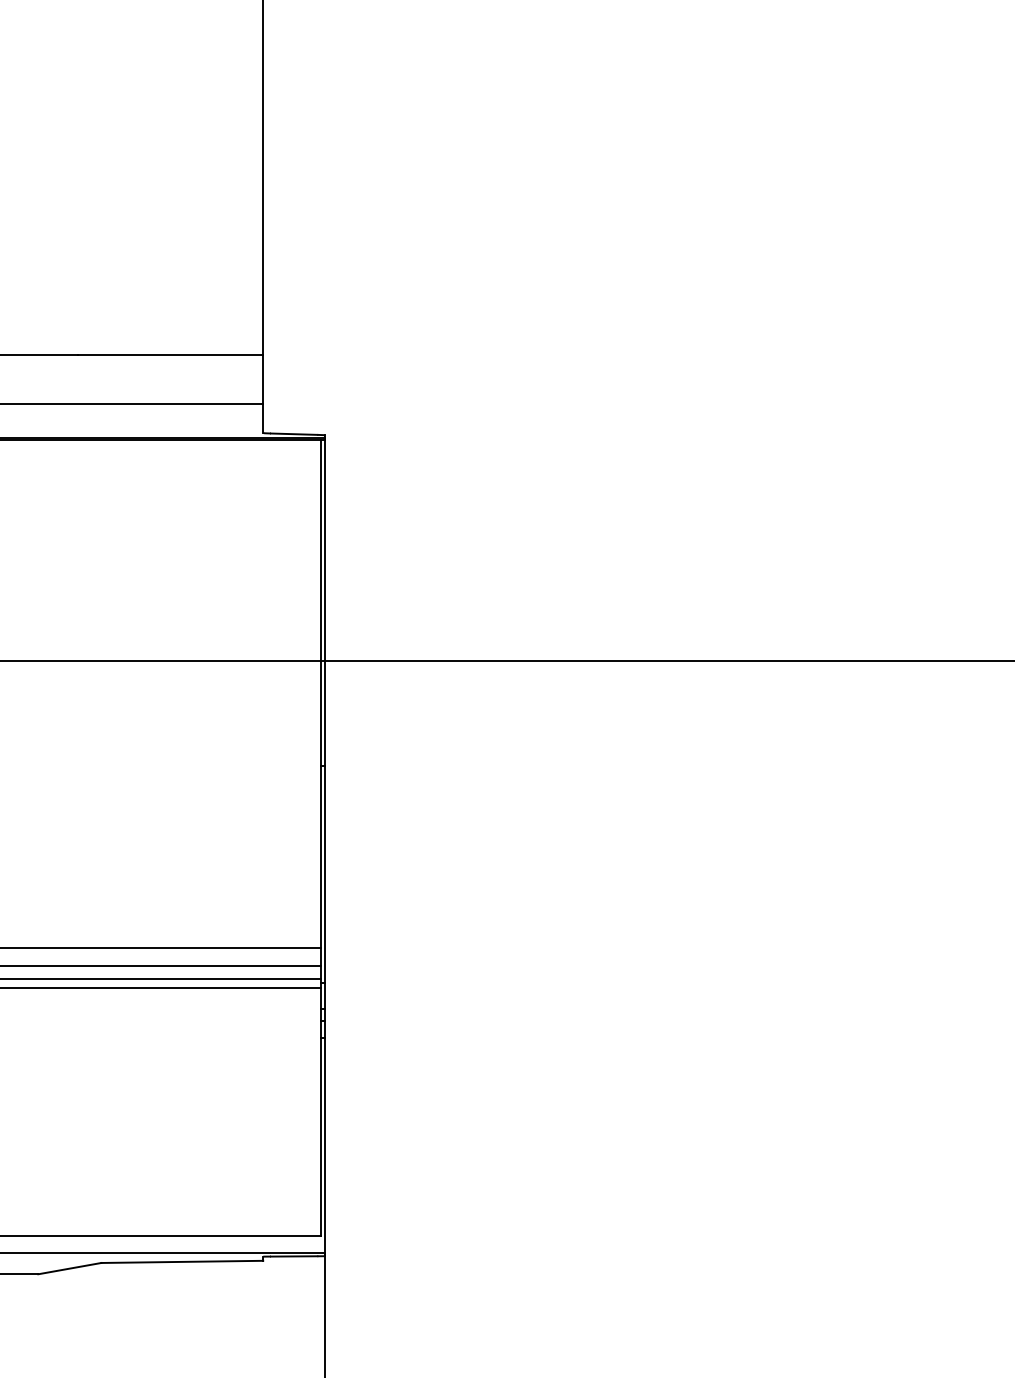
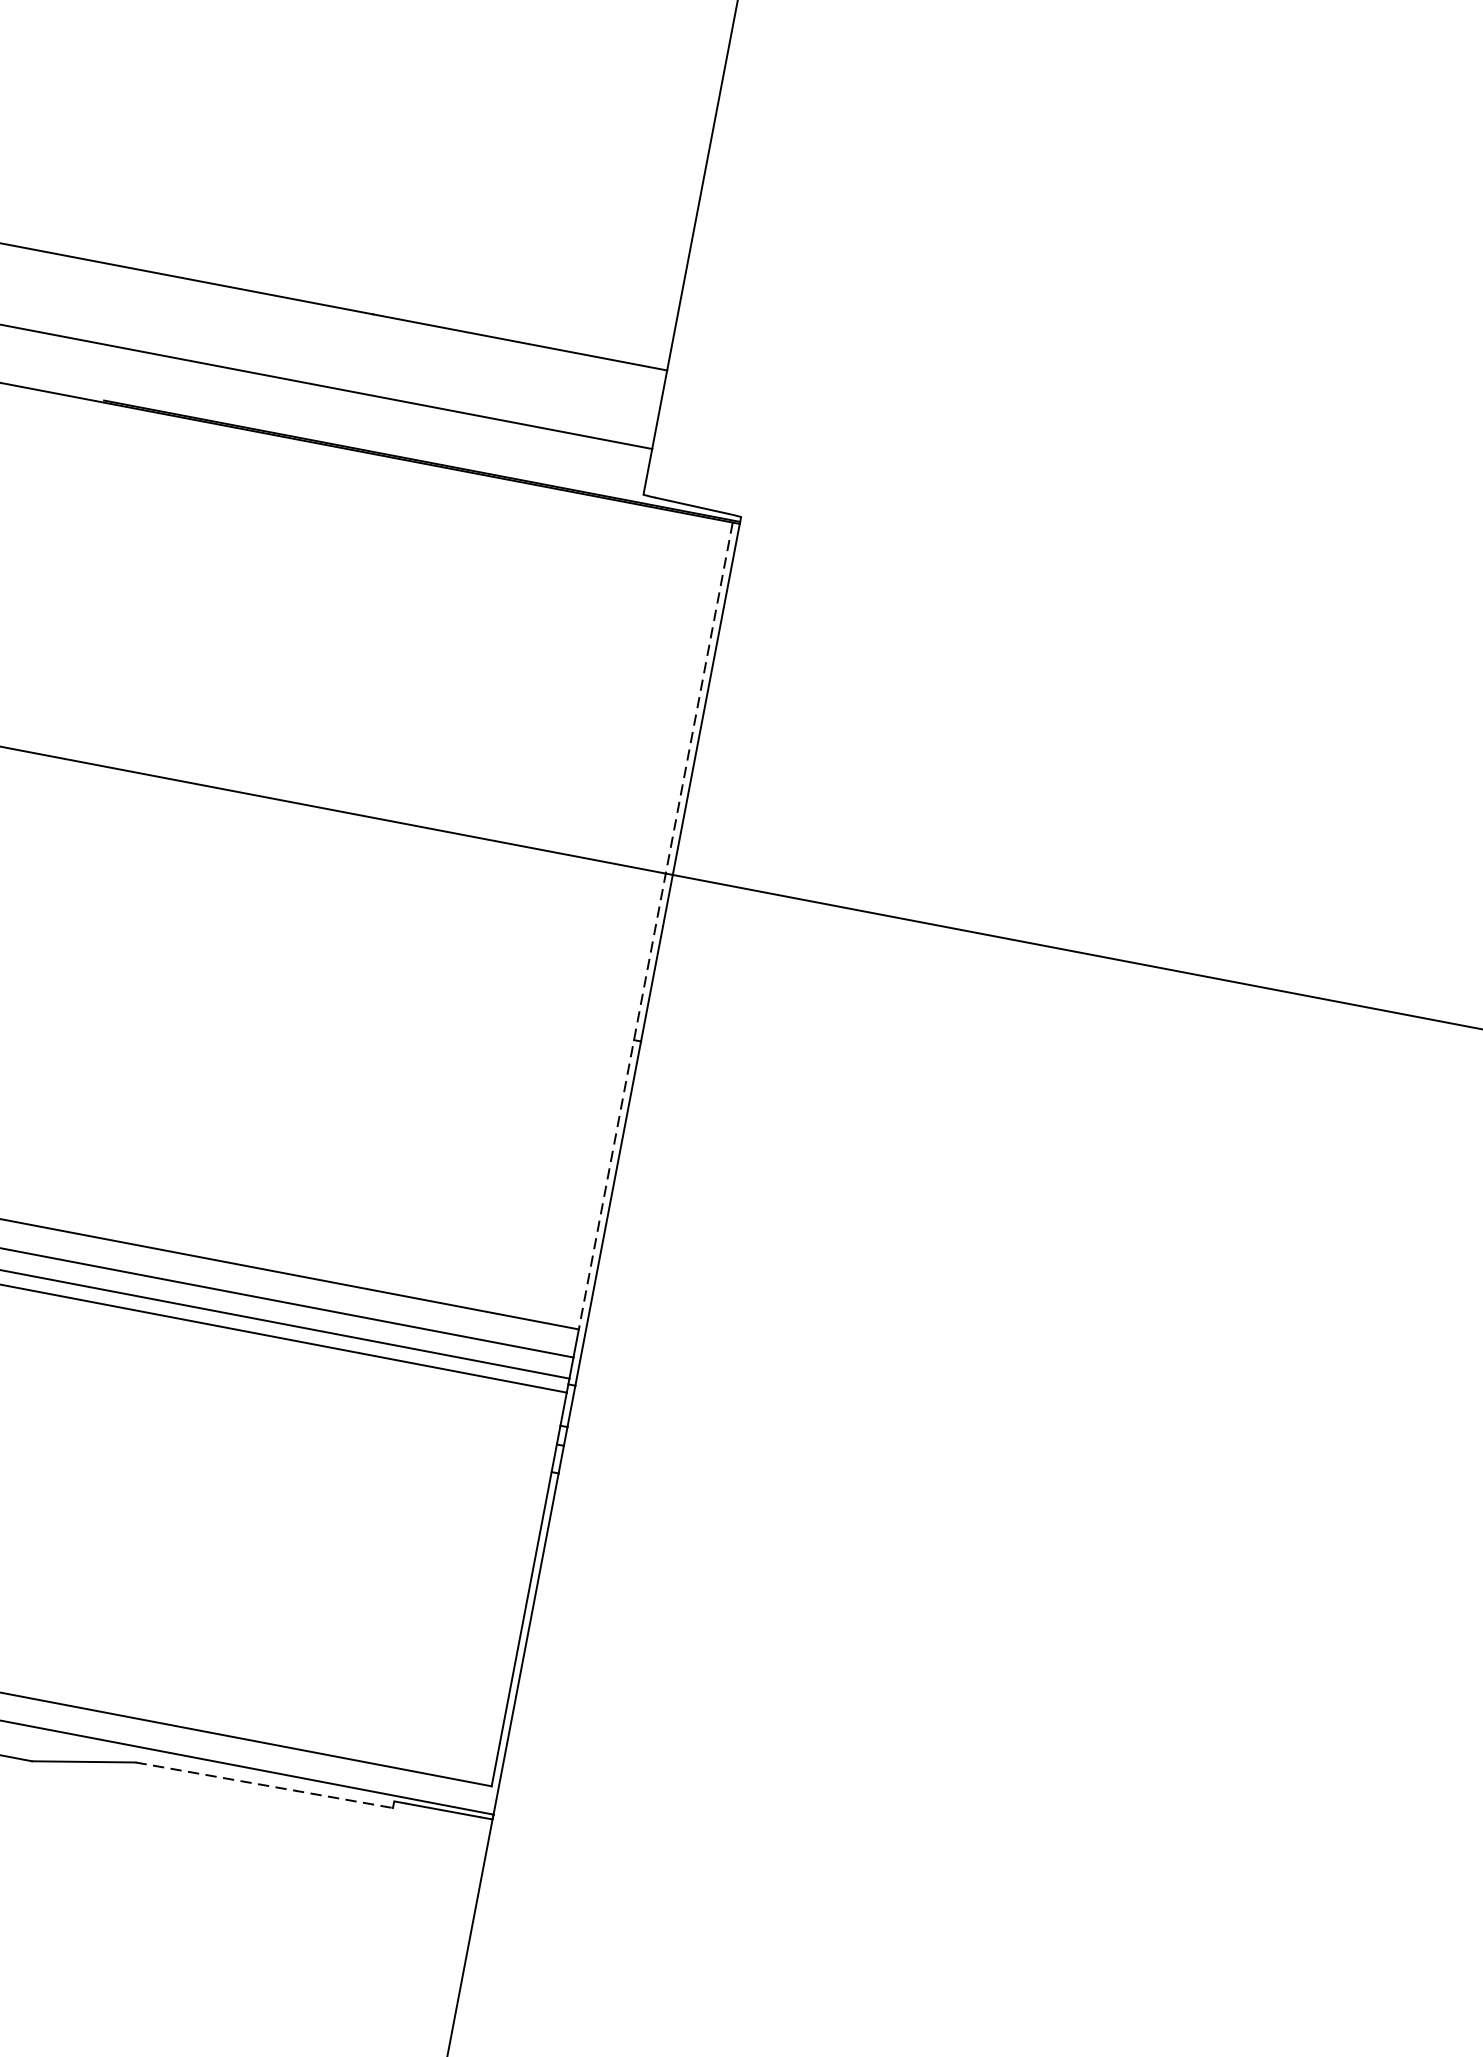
line: (320, 694) -> (655, 926), solid -> dashed
line: (182, 1261) -> (264, 1784), solid -> dashed

